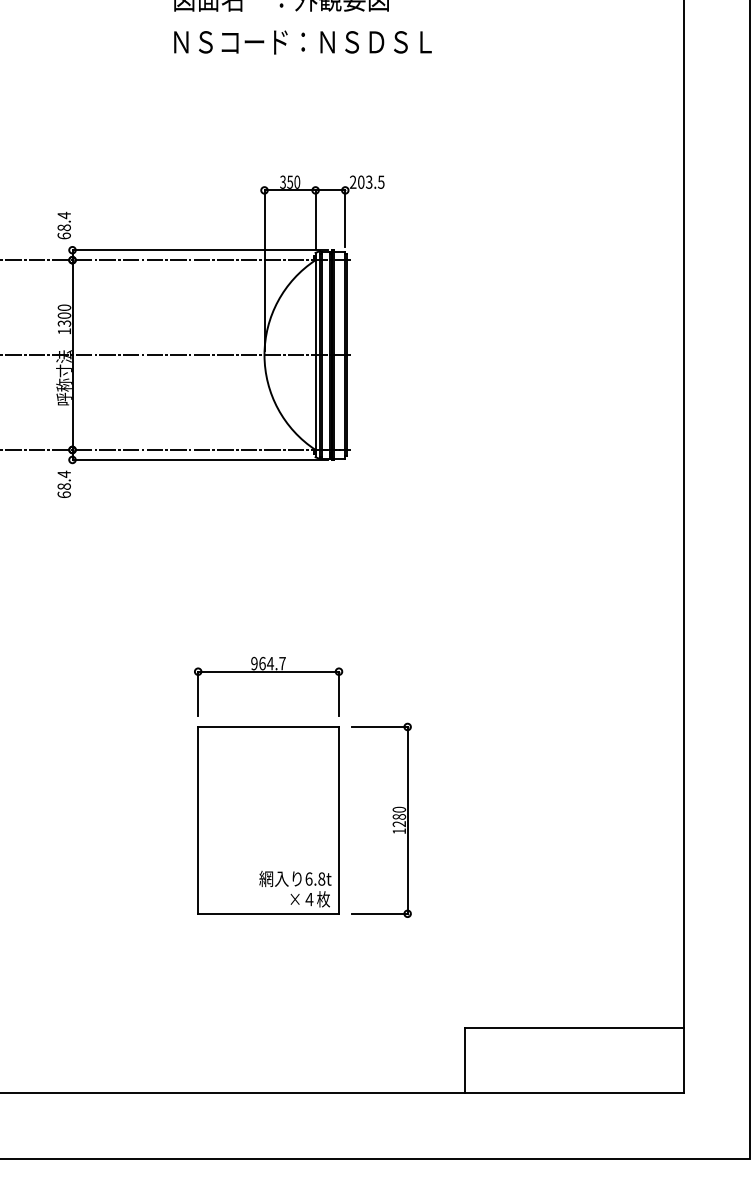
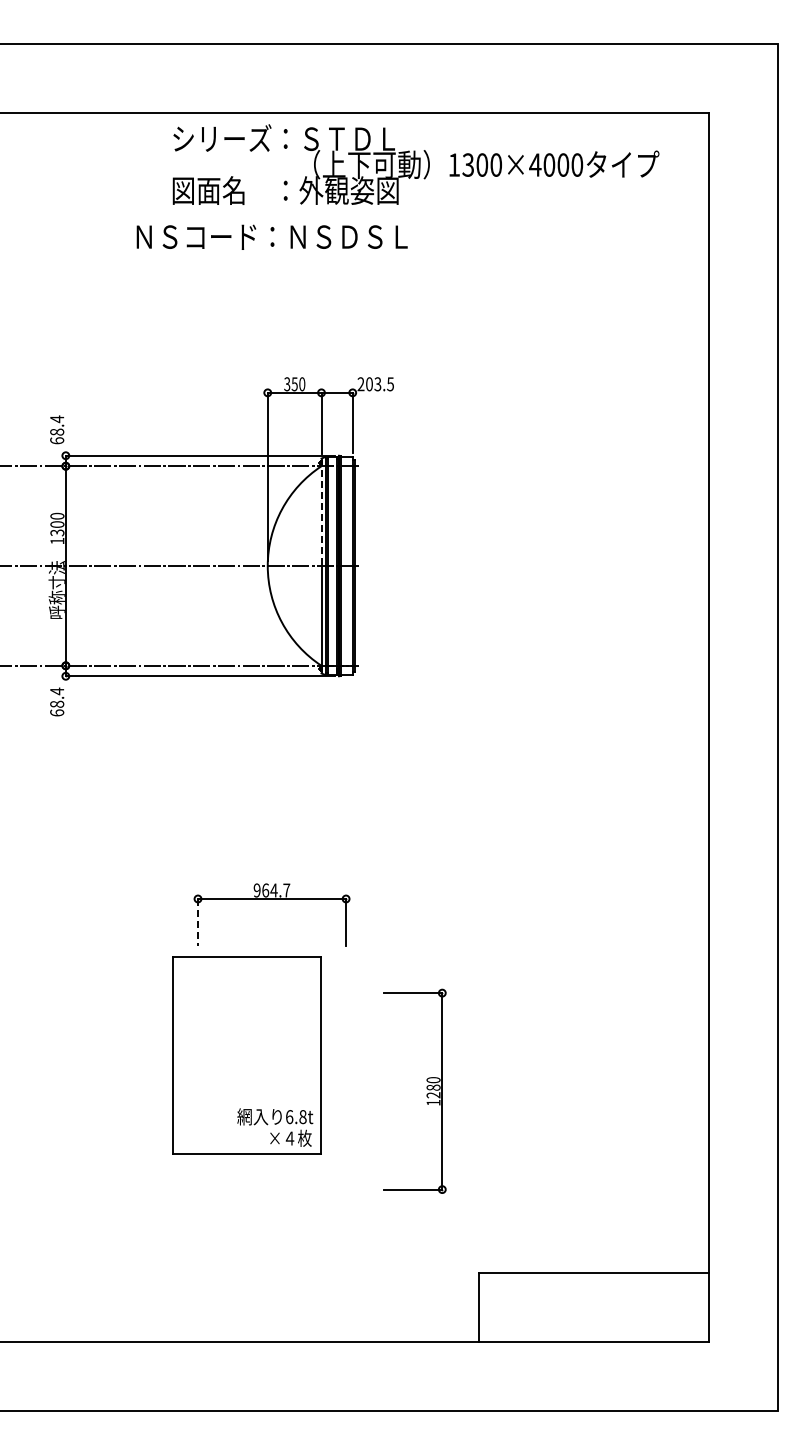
text: (302, 41) -> (271, 236), moved
line: (315, 304) -> (321, 512), solid -> dashed
line: (198, 694) -> (198, 922), solid -> dashed
part: (392, 817) -> (426, 1088), moved
part: (268, 820) -> (246, 1055), moved

